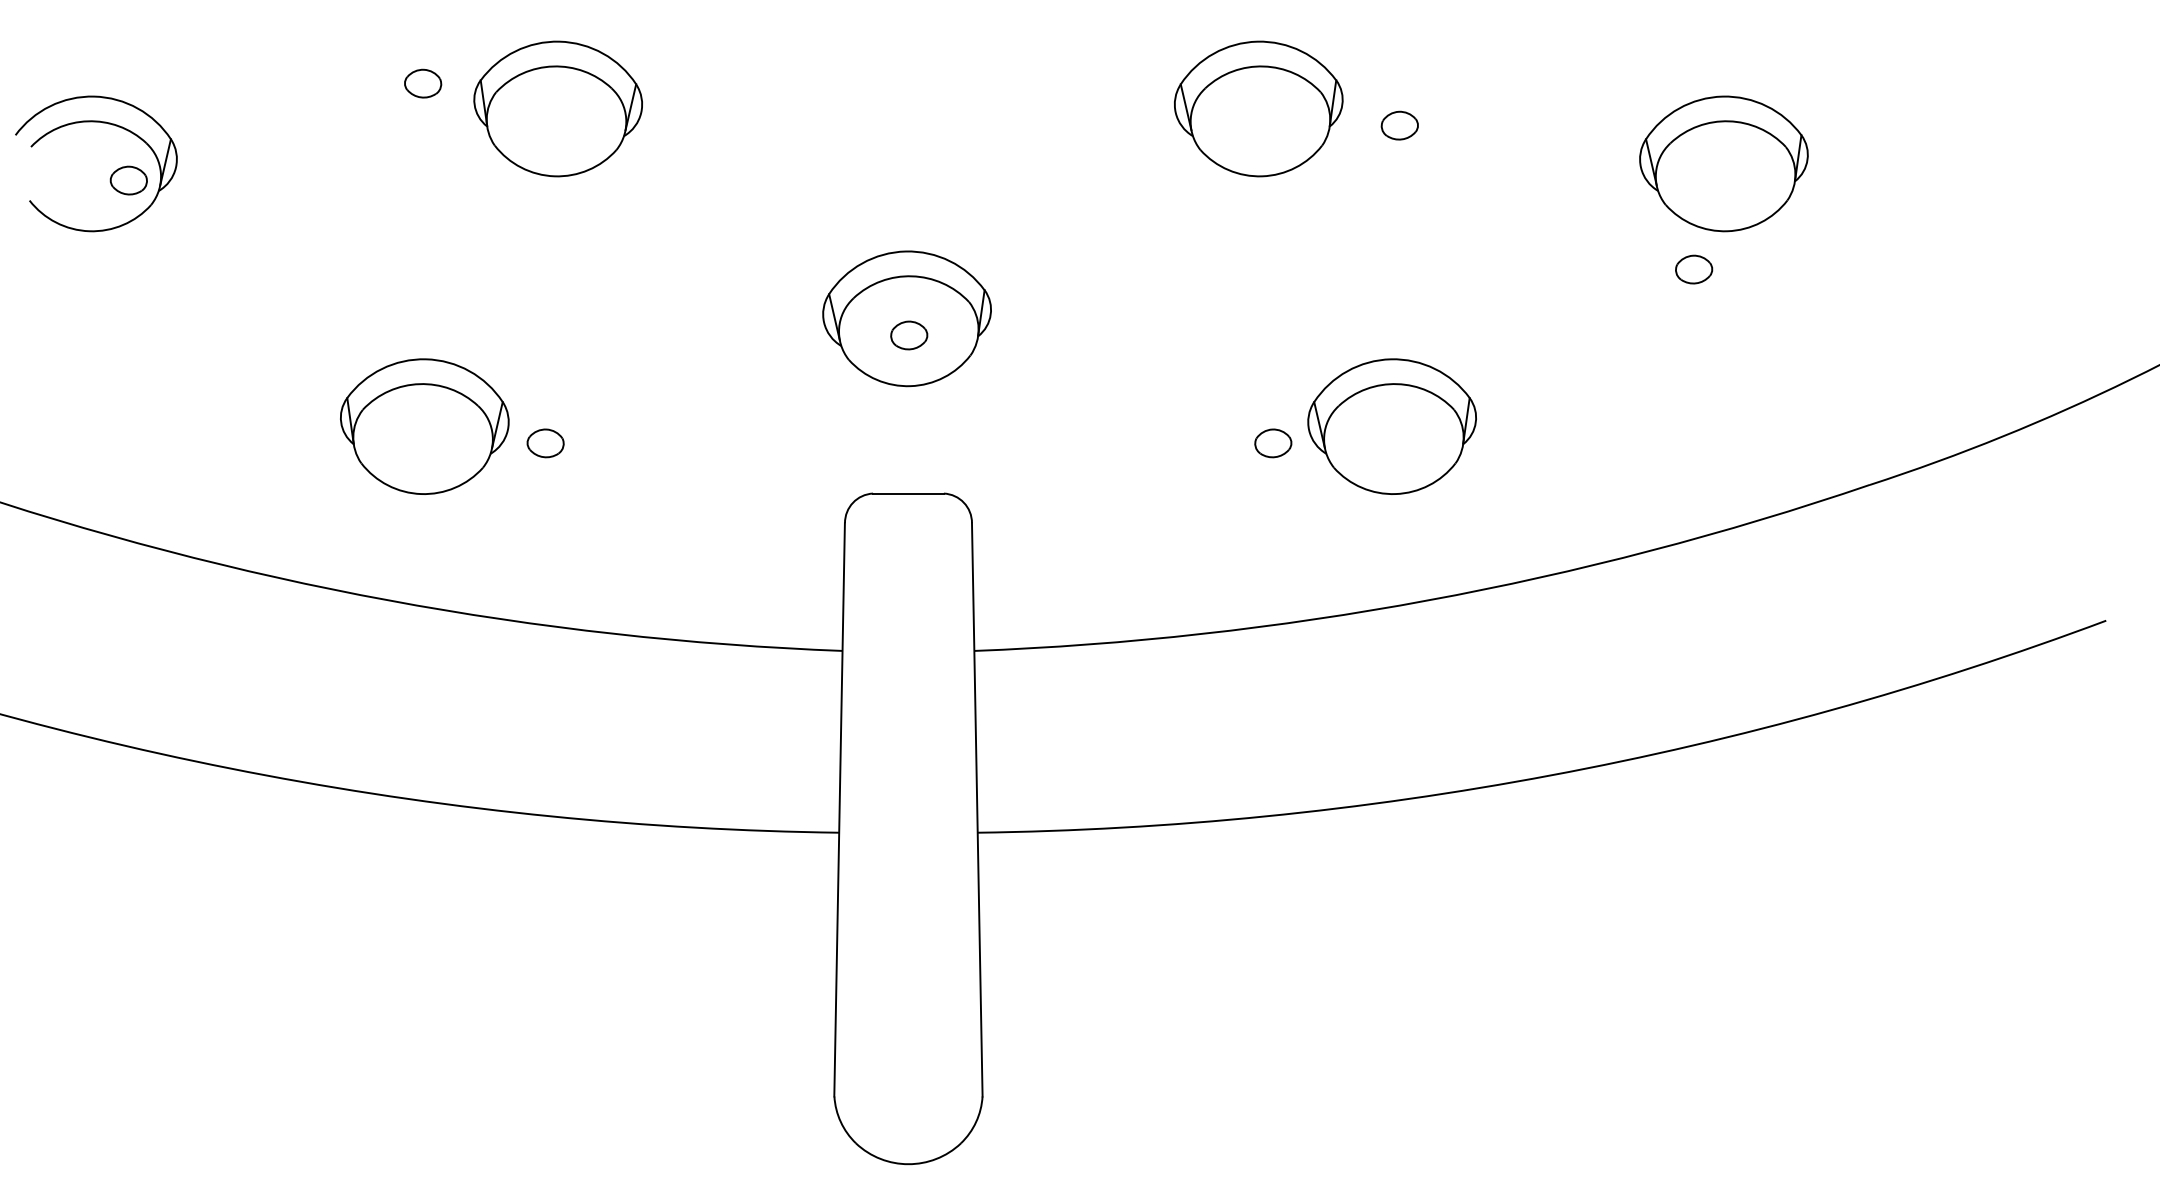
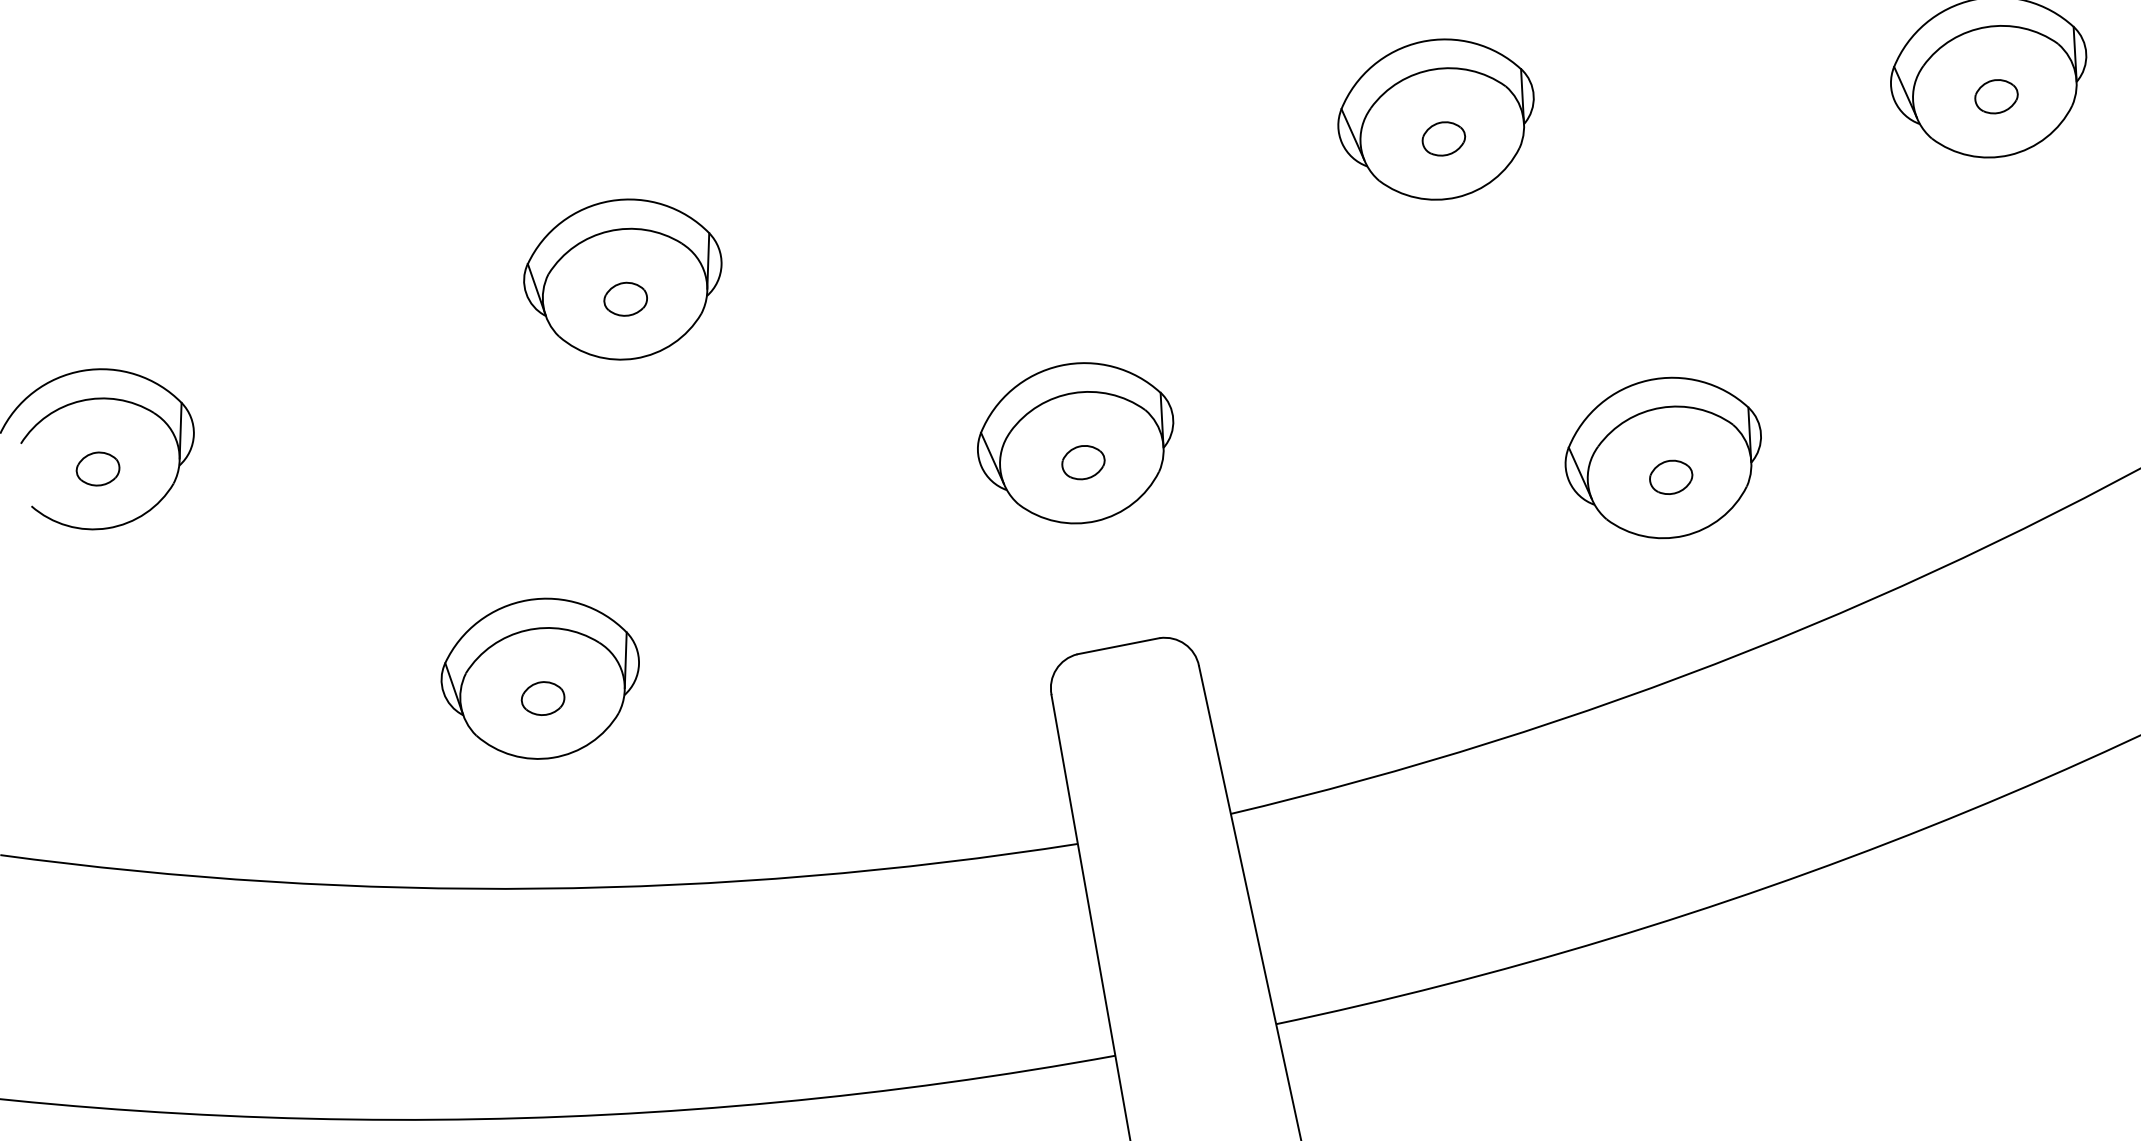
part: (423, 83) -> (626, 299), moved
part: (1399, 125) -> (1443, 138), moved
part: (128, 180) -> (97, 469), moved
part: (1694, 269) -> (1996, 96), moved
part: (545, 443) -> (542, 698), moved
part: (1273, 443) -> (1671, 477), moved

